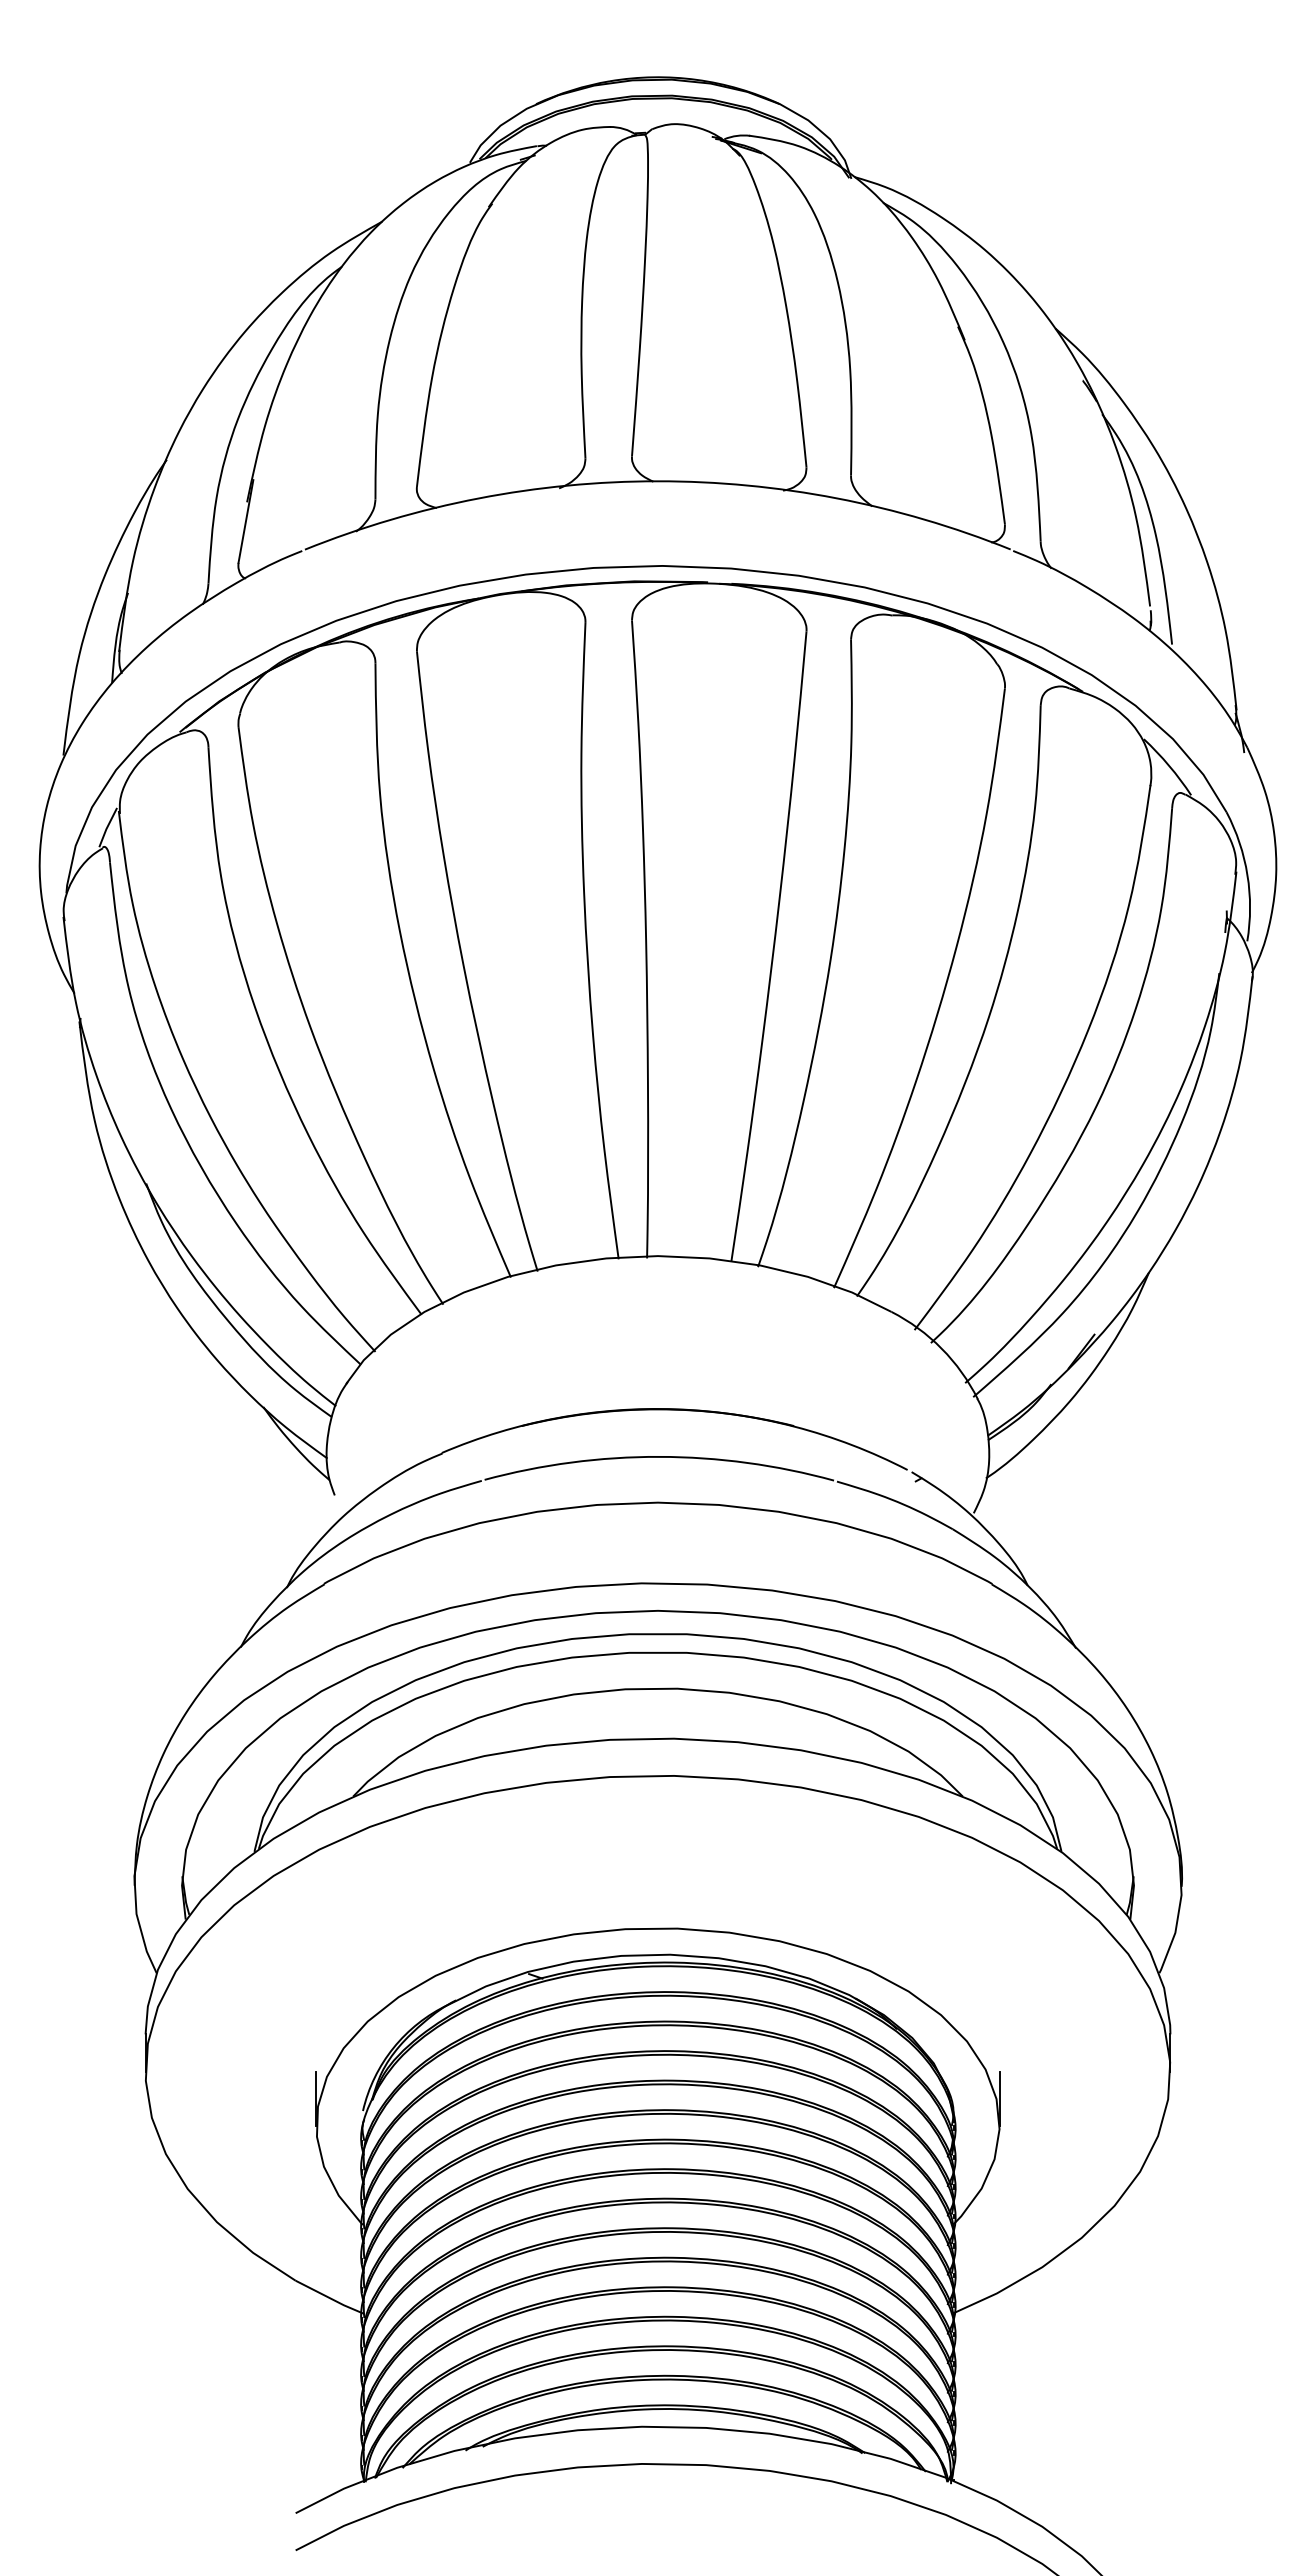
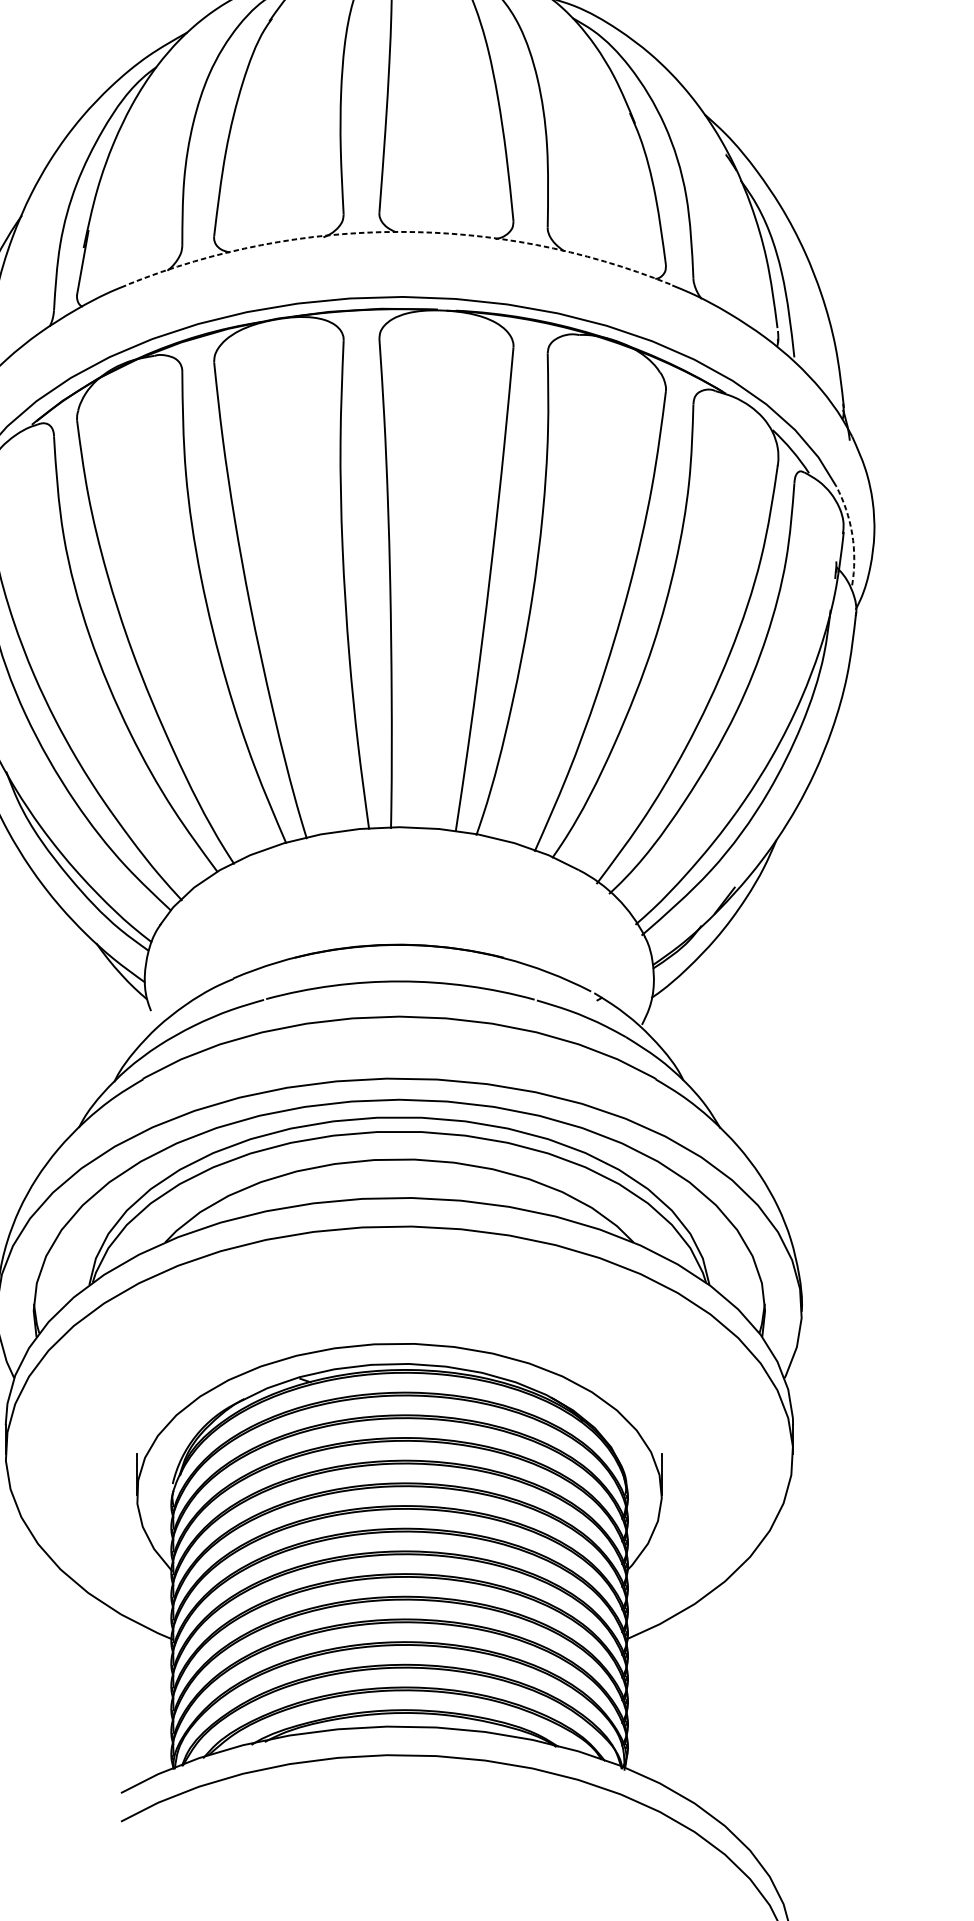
arc: (657, 481) -> (399, 232), solid -> dashed
arc: (1247, 875) -> (852, 534), solid -> dashed

